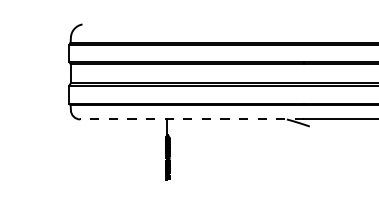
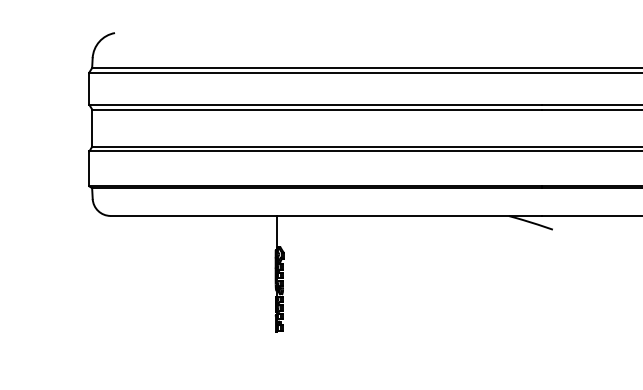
line: (192, 119) -> (326, 216), dashed -> solid

